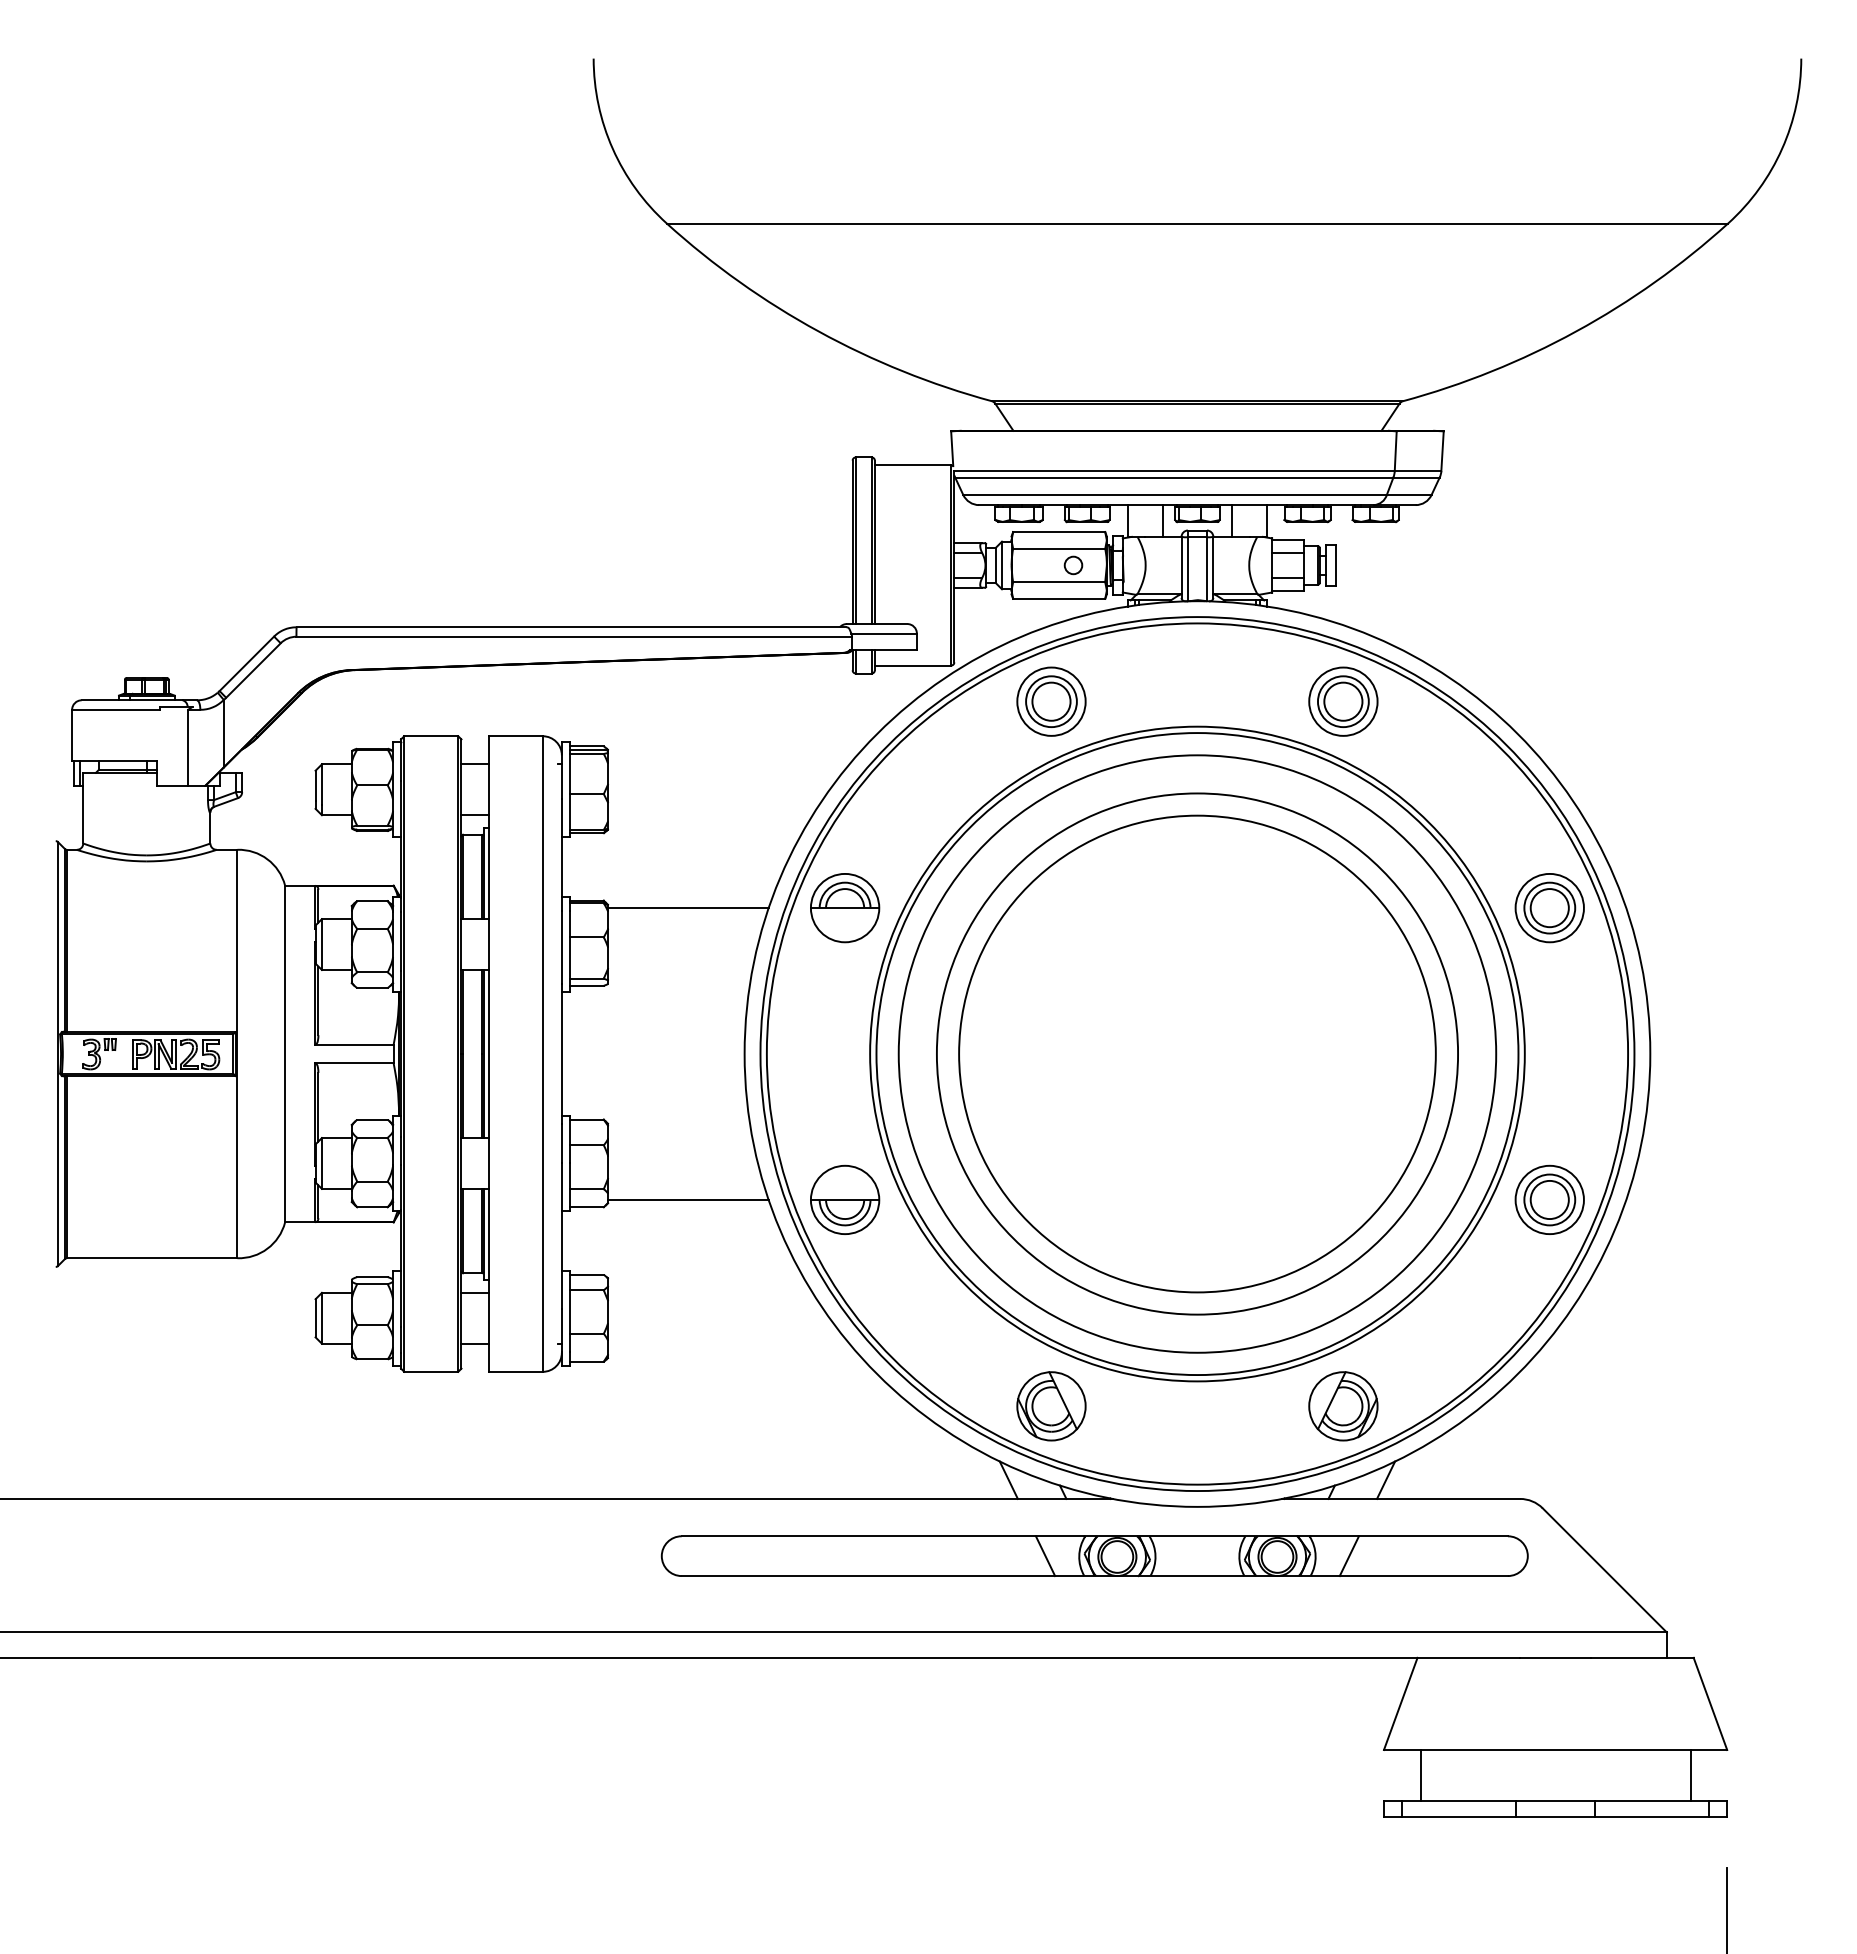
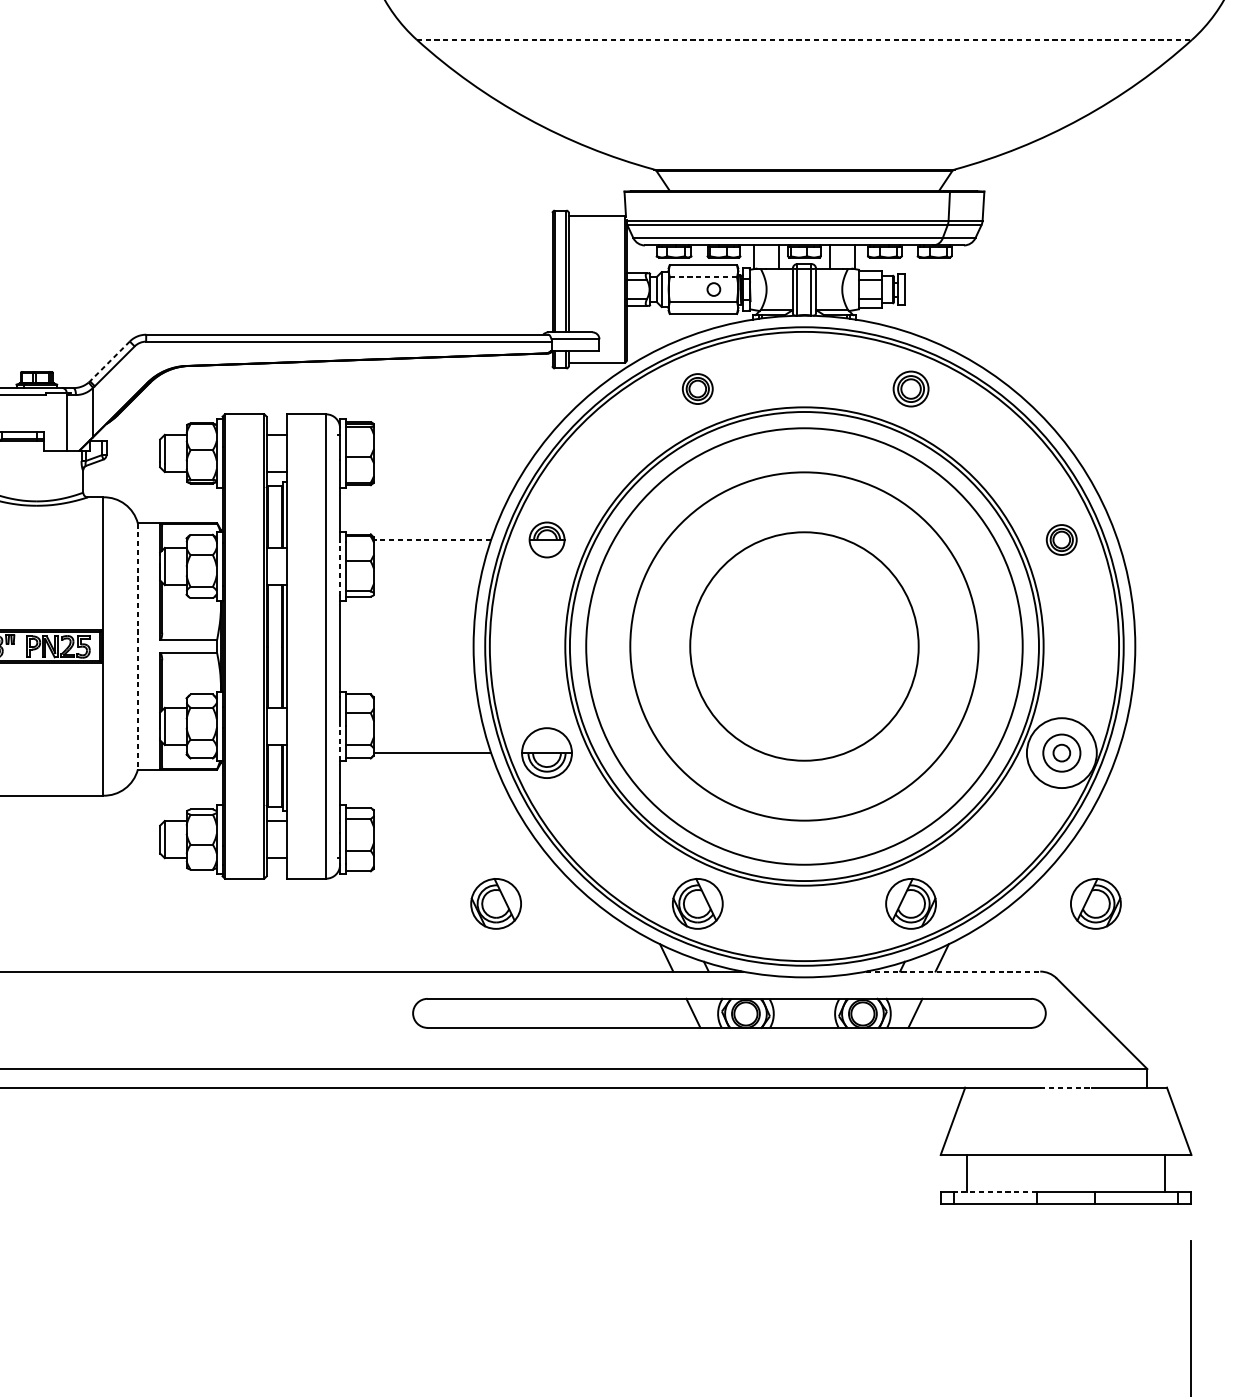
line: (1197, 223) -> (804, 39), solid -> dashed
line: (1059, 548) -> (703, 277), solid -> dashed
line: (246, 663) -> (109, 361), solid -> dashed
part: (1051, 701) -> (697, 388), size x0.6
part: (1343, 701) -> (911, 388), size x0.7
line: (687, 907) -> (431, 539), solid -> dashed
part: (845, 908) -> (547, 540), size x0.7
part: (1549, 908) -> (1061, 540), size x0.6
line: (561, 947) -> (339, 568), solid -> dashed
circle: (1197, 1053) -> (804, 646), size x0.6
line: (285, 1054) -> (138, 646), solid -> dashed
line: (561, 1187) -> (339, 744), solid -> dashed
circle: (1549, 1199) -> (1061, 752), size x0.6
circle: (1549, 1199) -> (1061, 752), size x1.4
part: (775, 1406) -> (496, 904), added
part: (1596, 1406) -> (1095, 904), added
line: (1401, 1498) -> (953, 971), solid -> dashed
line: (1556, 1657) -> (1066, 1087), solid -> dashed
line: (1459, 1800) -> (995, 1191), solid -> dashed

